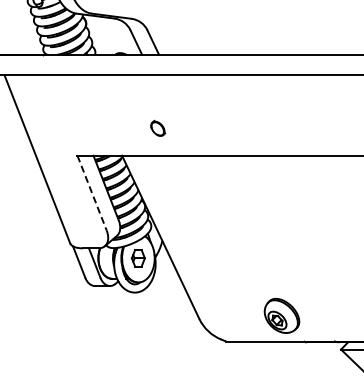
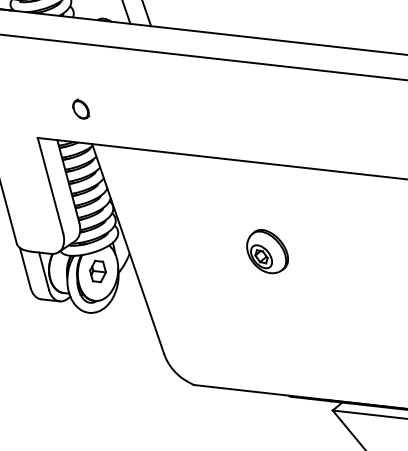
part: (158, 127) -> (81, 108), moved
line: (92, 193) -> (50, 186), dashed -> solid
part: (281, 315) -> (267, 251), moved

